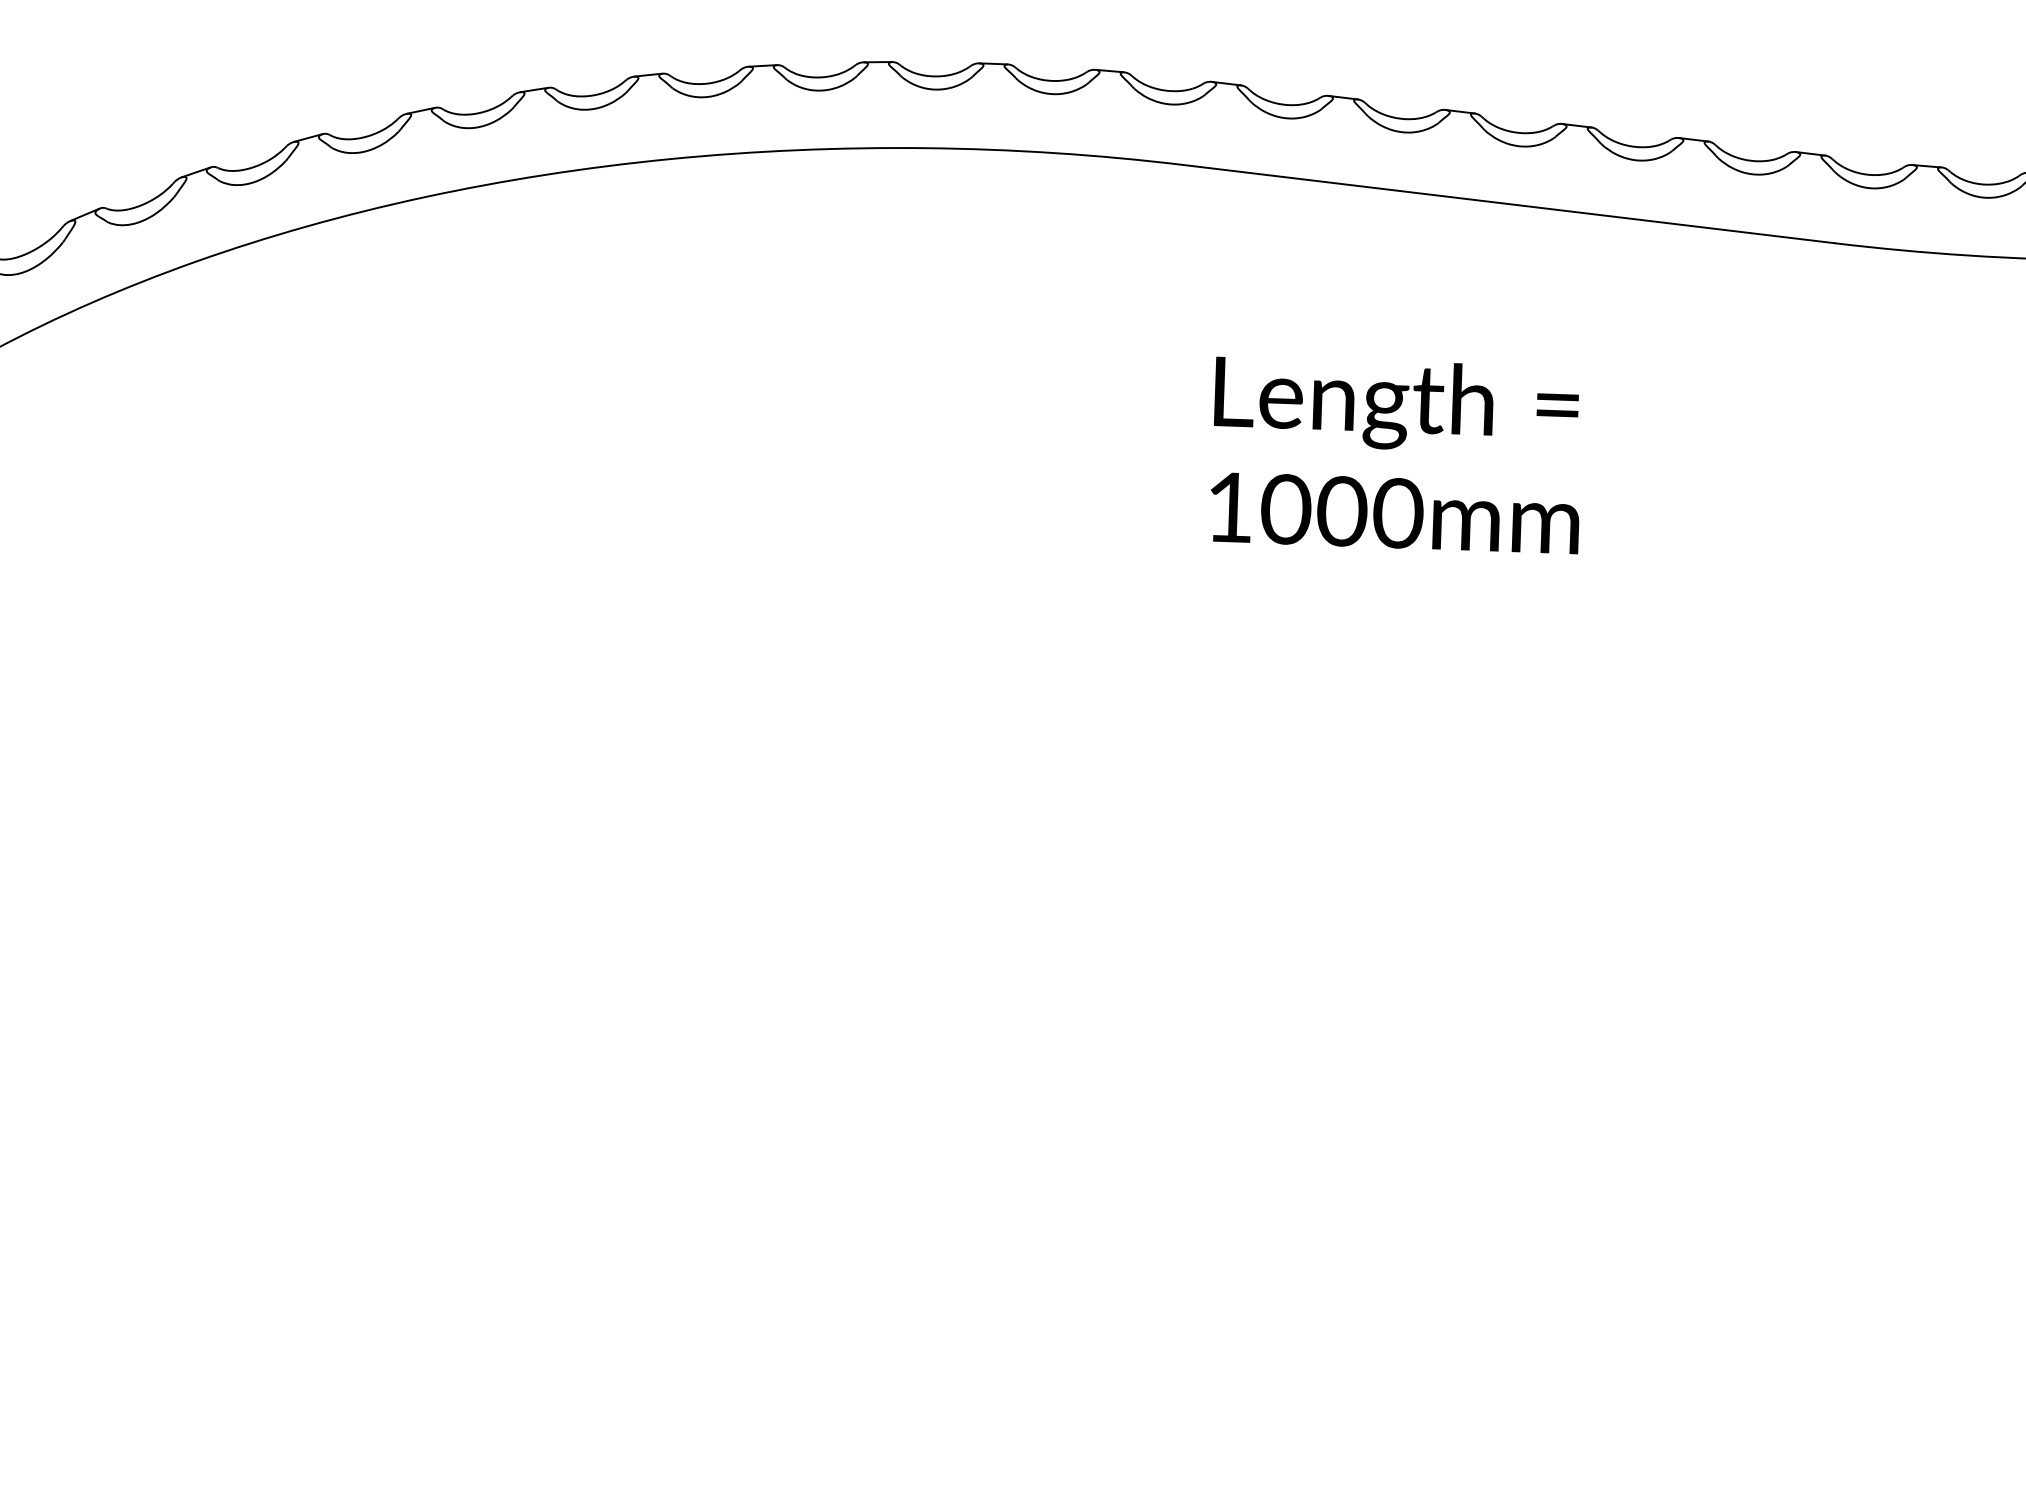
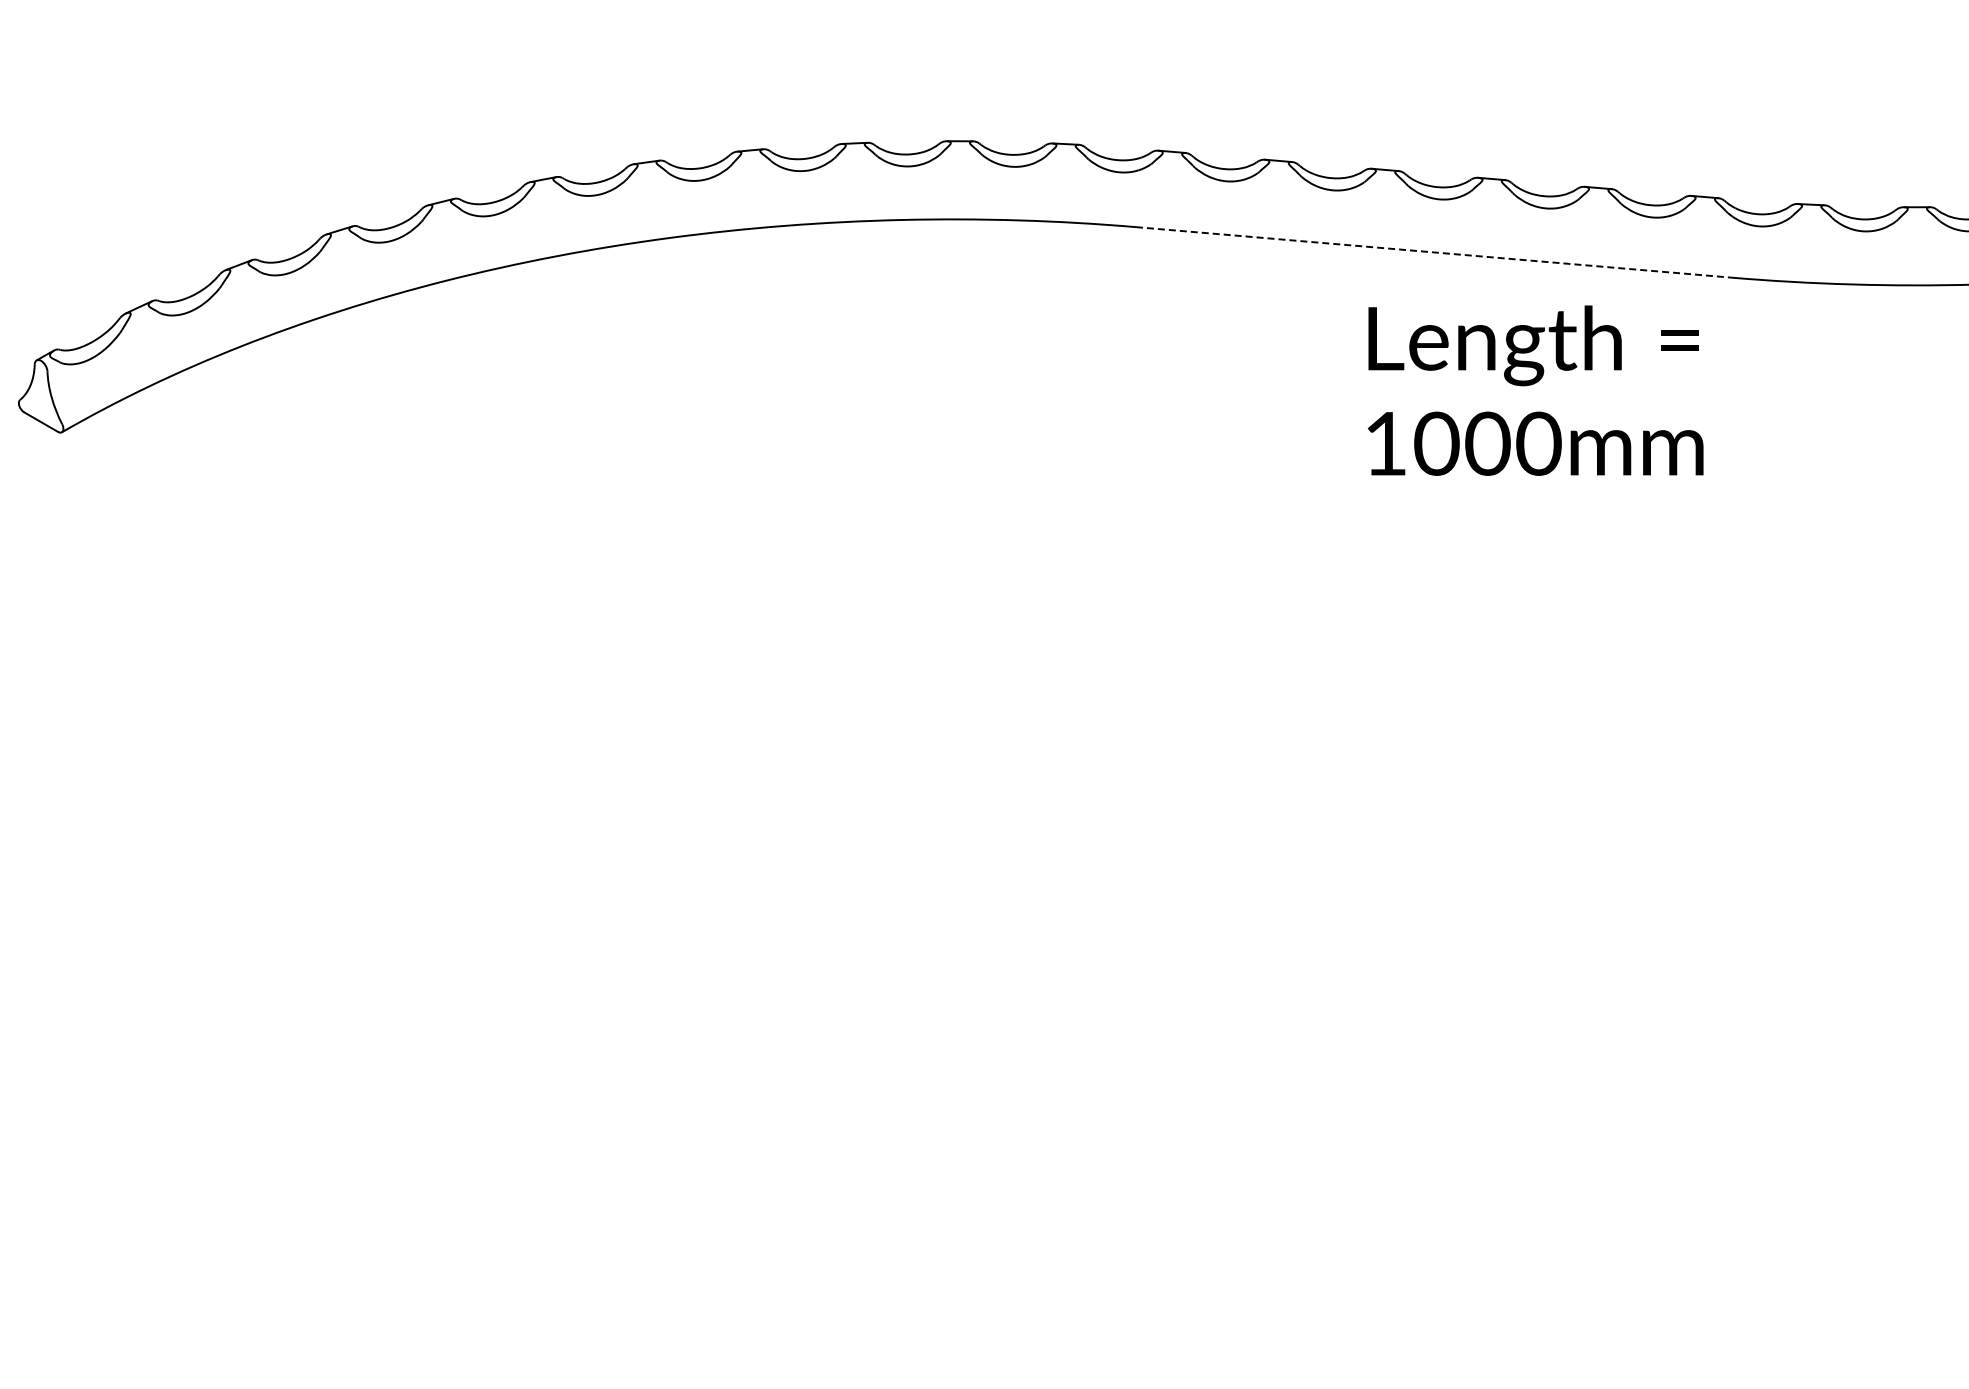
line: (1509, 204) -> (1433, 252), solid -> dashed
text: (1396, 454) -> (1535, 390), moved

